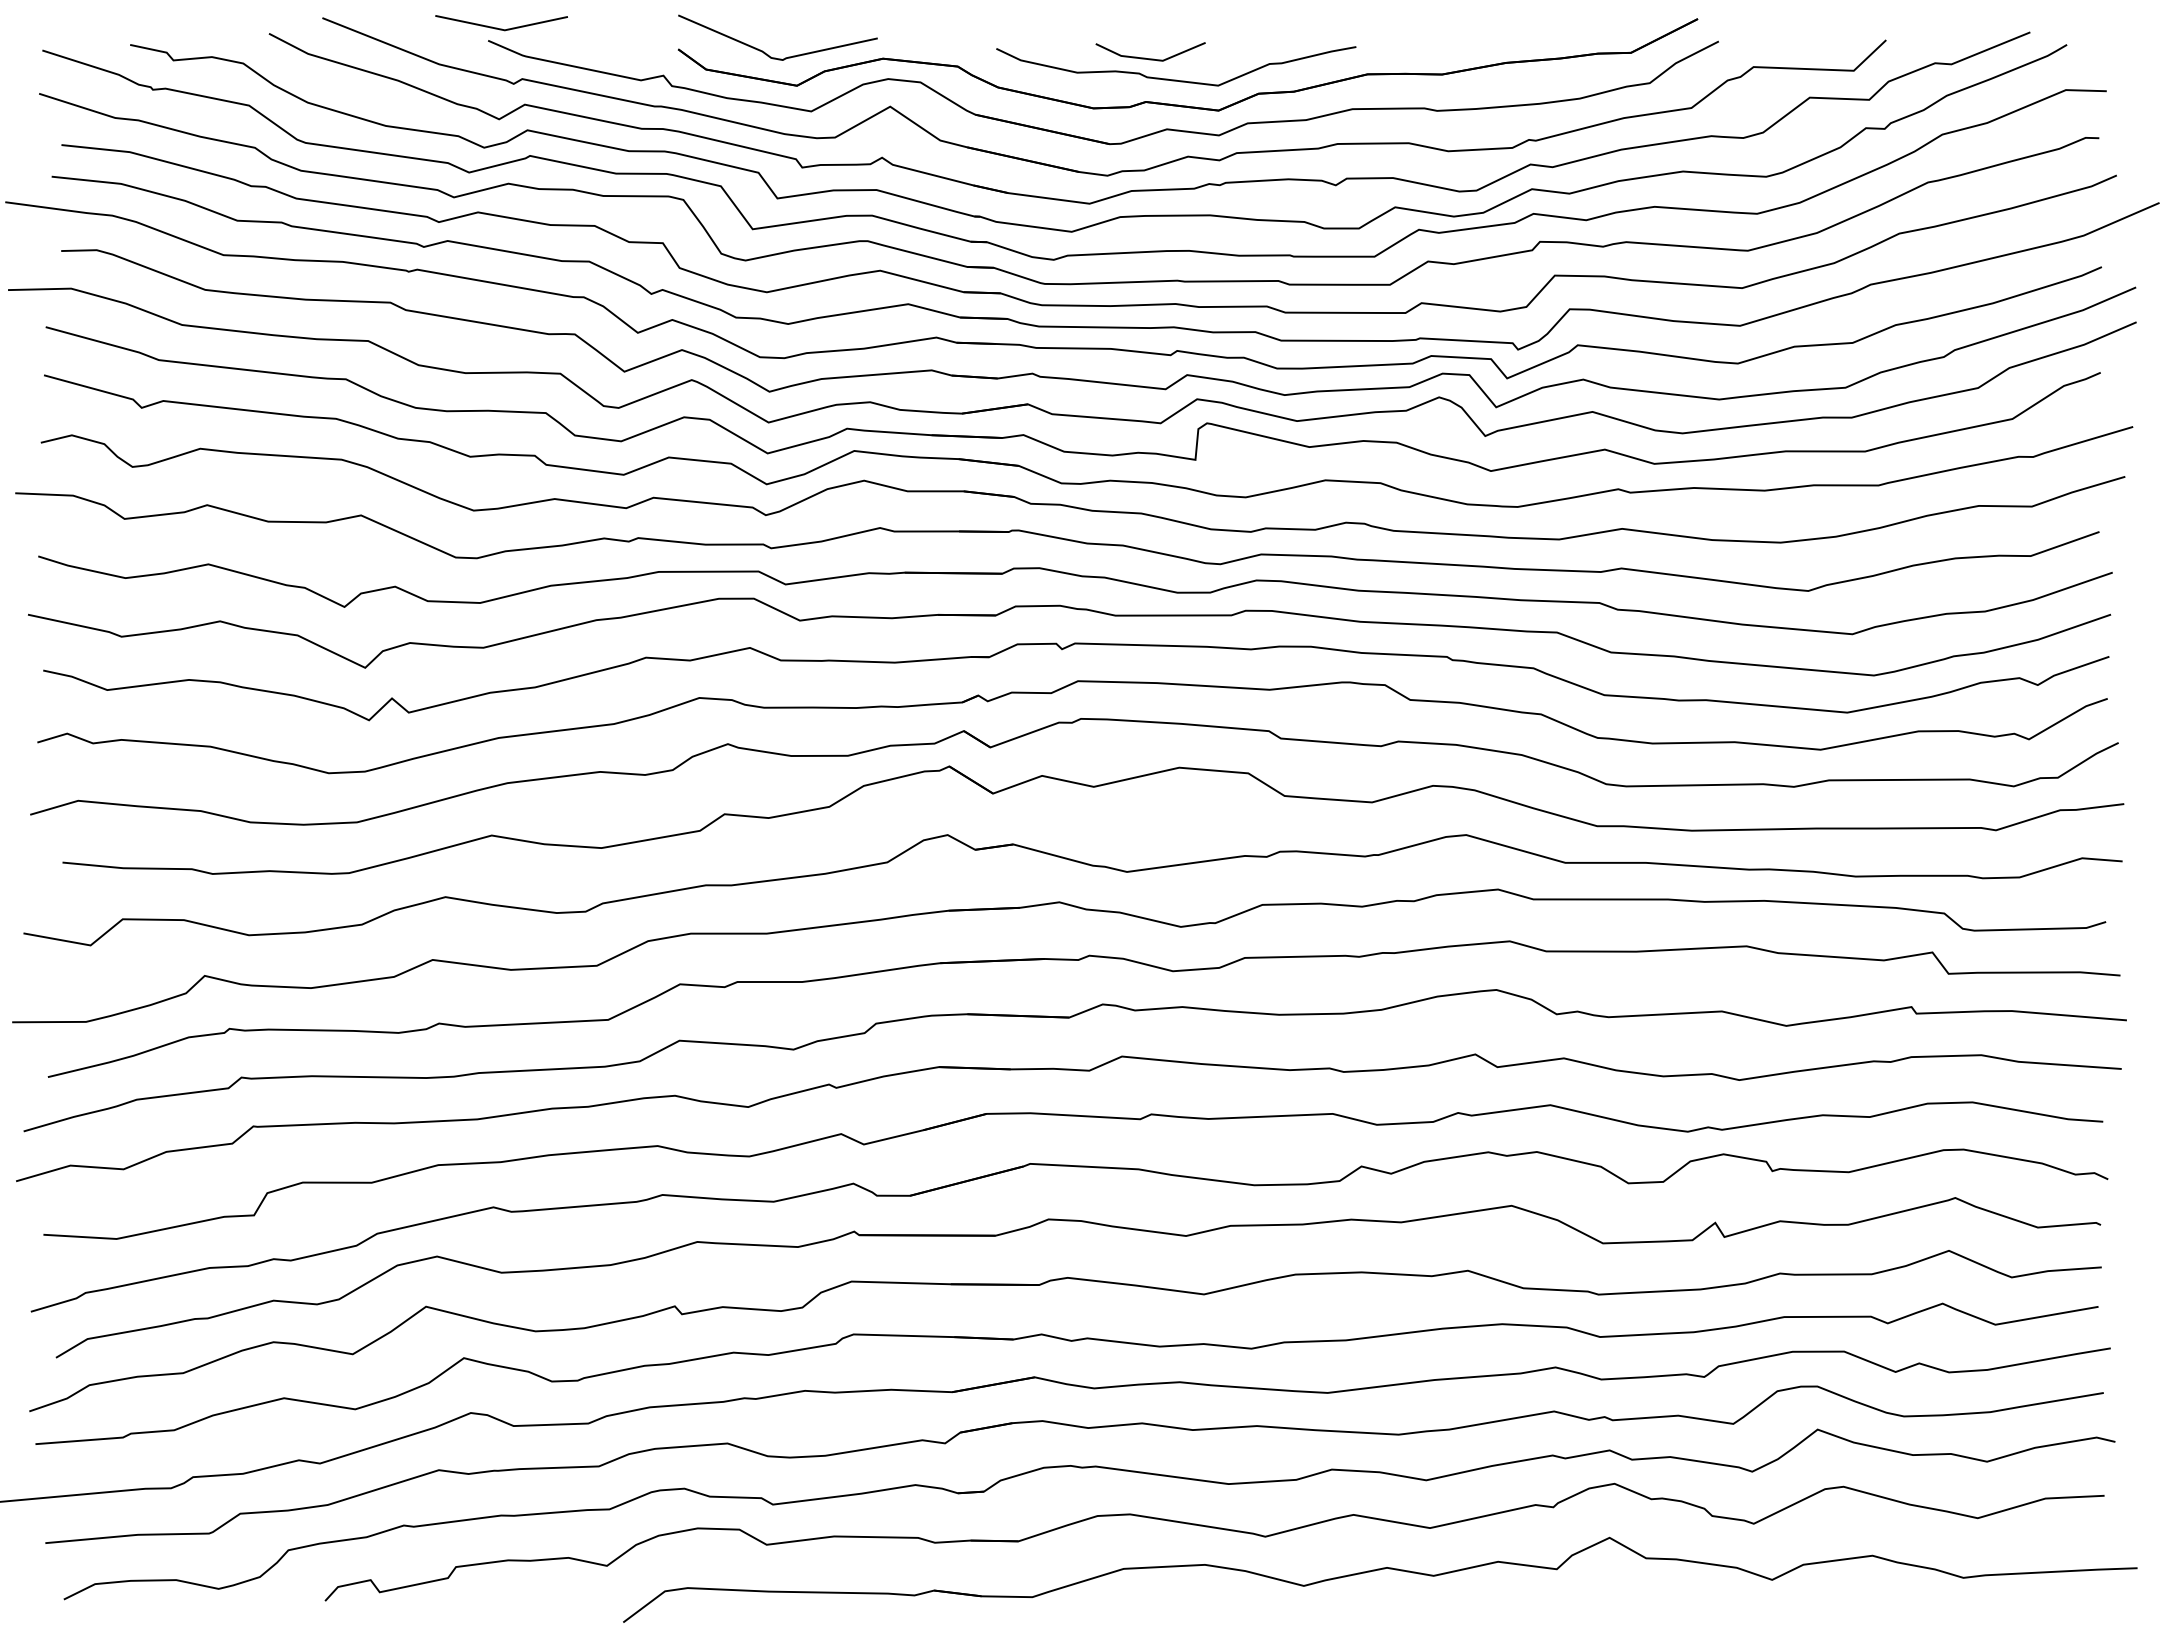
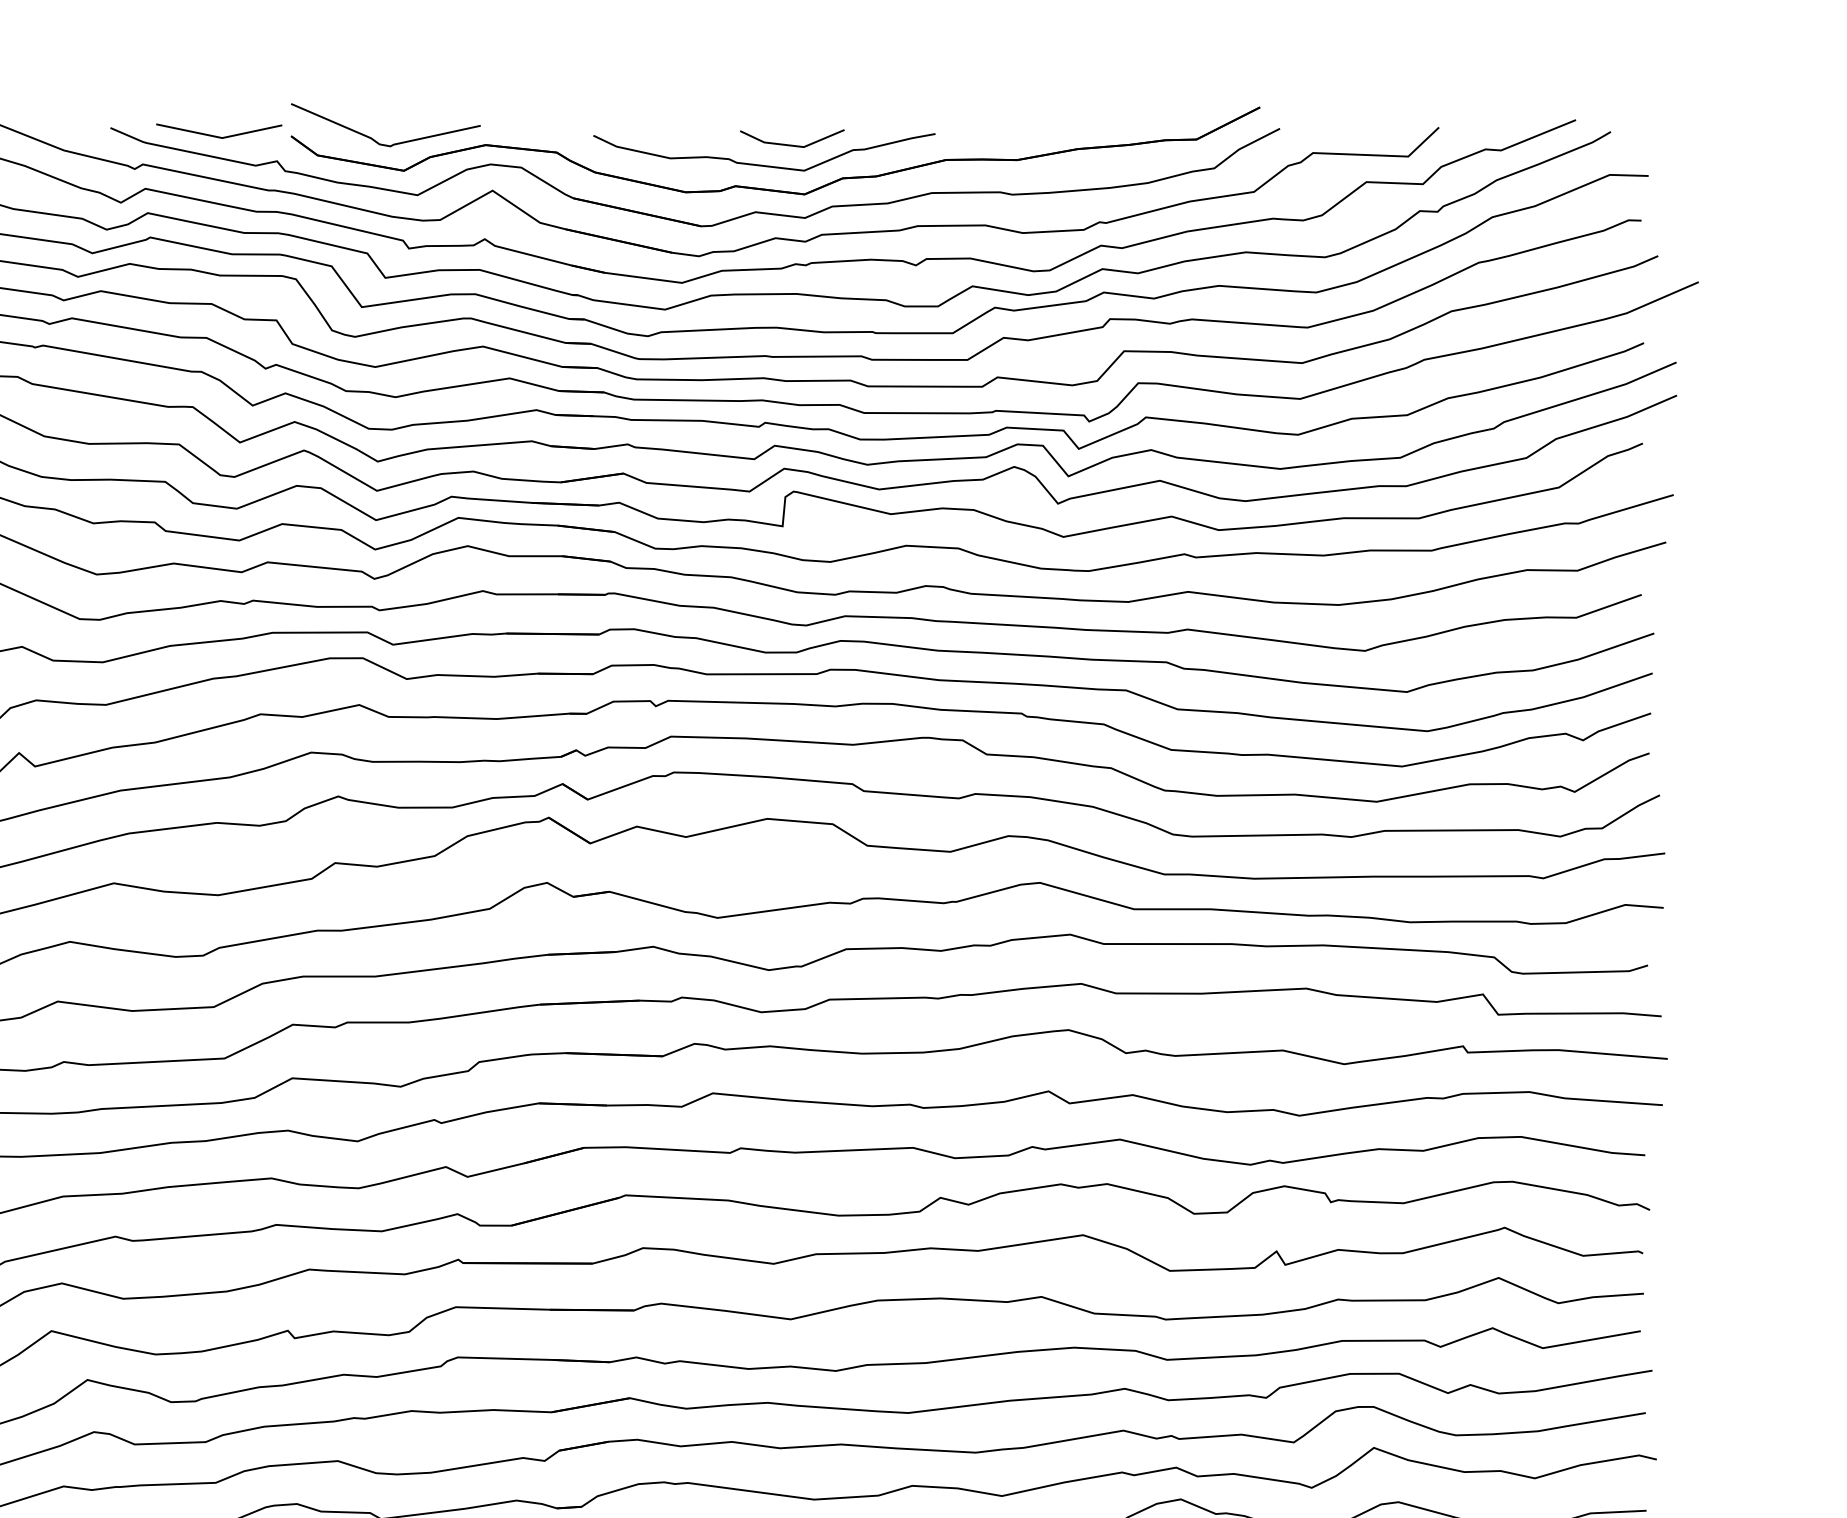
line: (501, 28) -> (219, 136), moved
line: (1150, 58) -> (792, 144), moved

